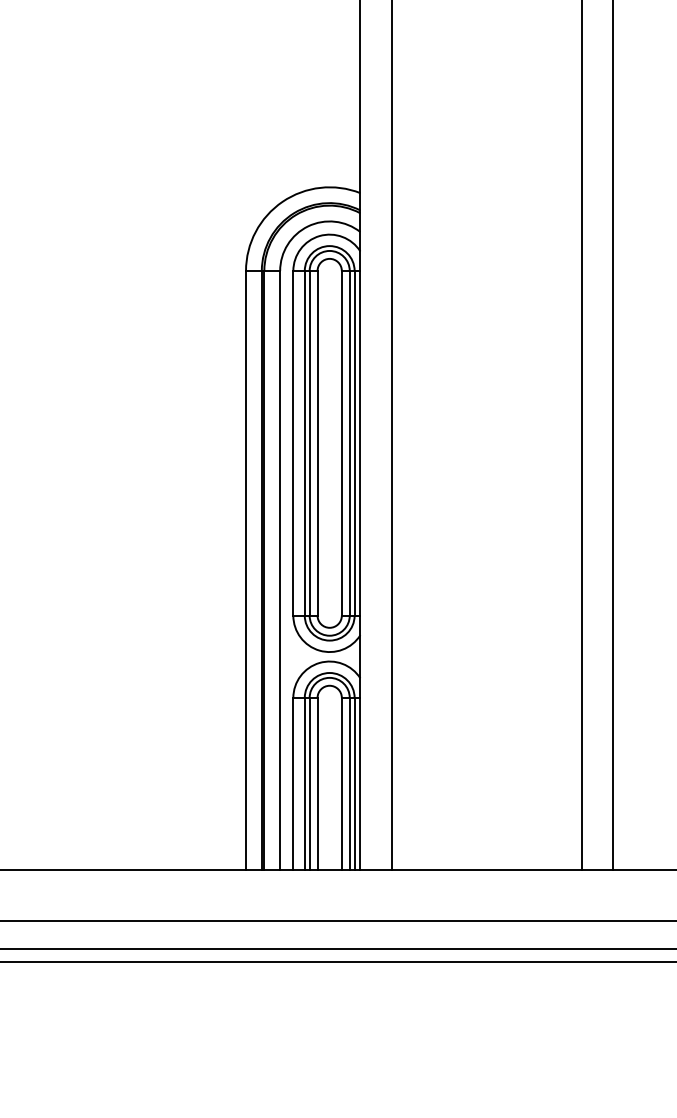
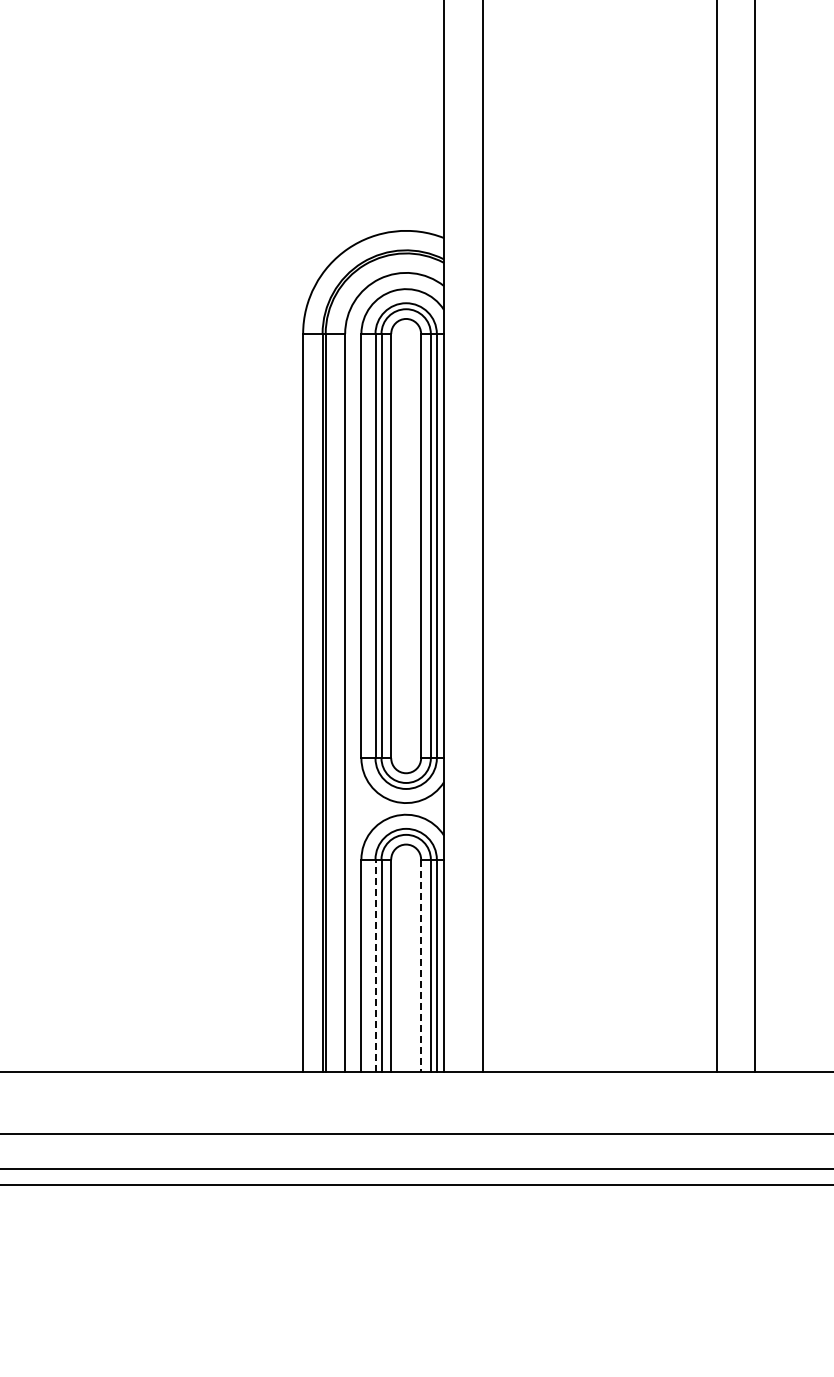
line: (304, 783) -> (375, 965), solid -> dashed
line: (342, 784) -> (421, 966), solid -> dashed

